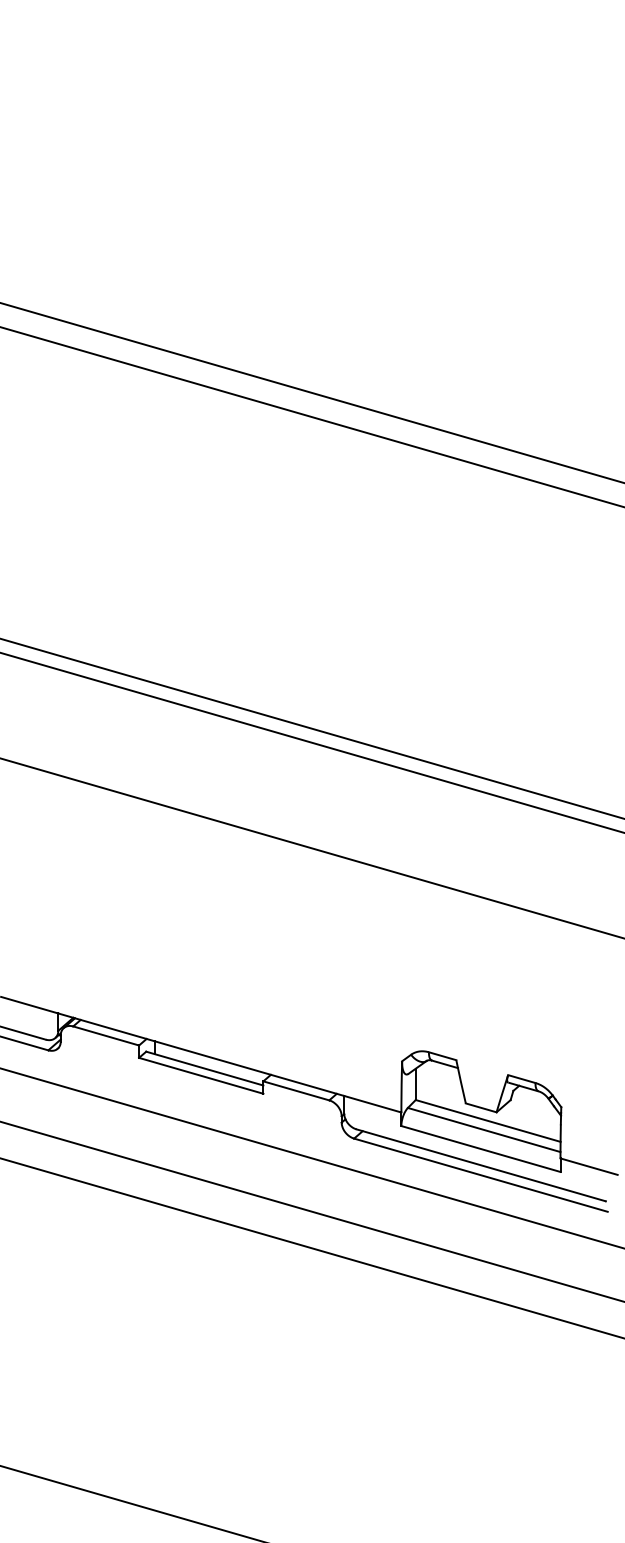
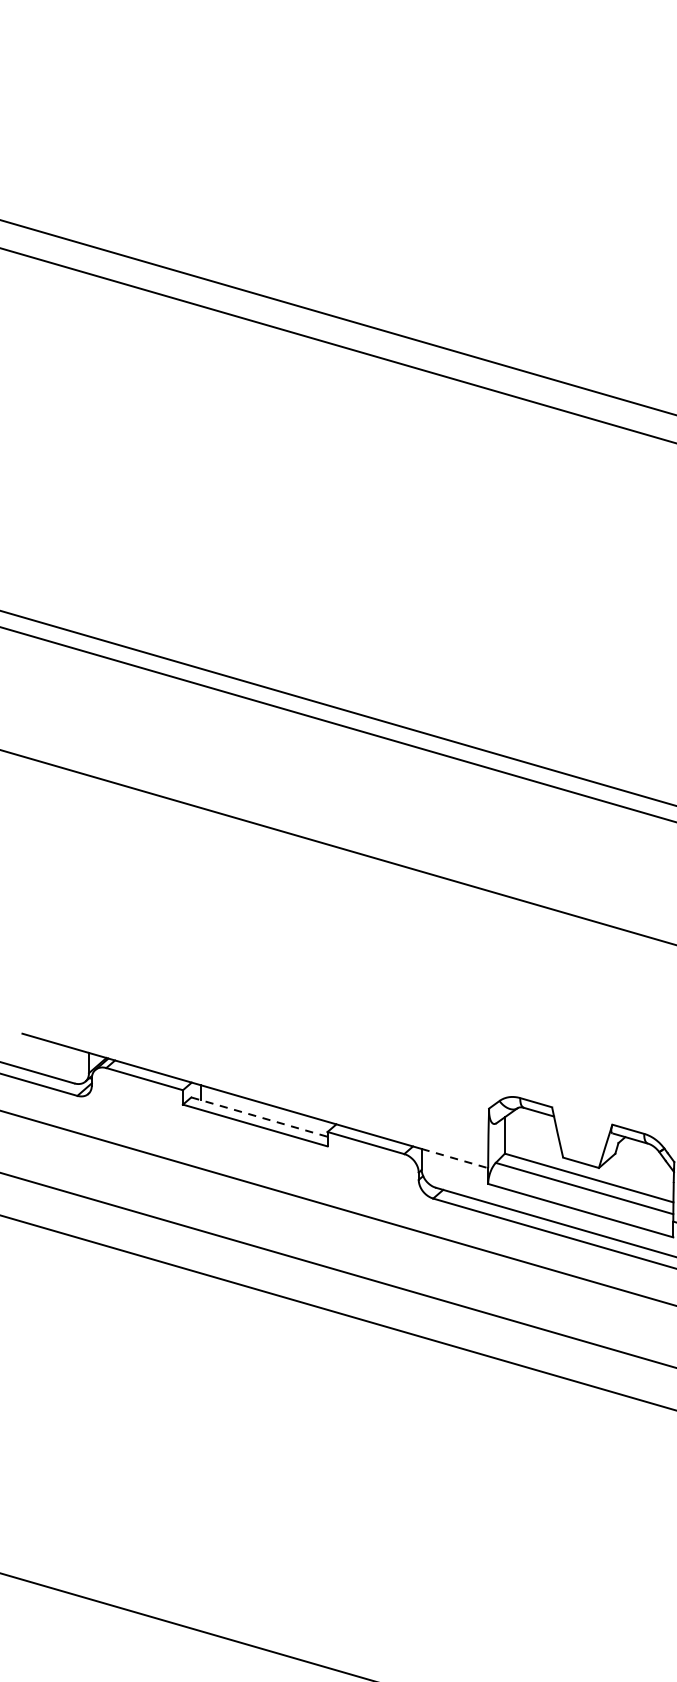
line: (204, 1068) -> (259, 1116), solid -> dashed
line: (372, 1104) -> (454, 1158), solid -> dashed

